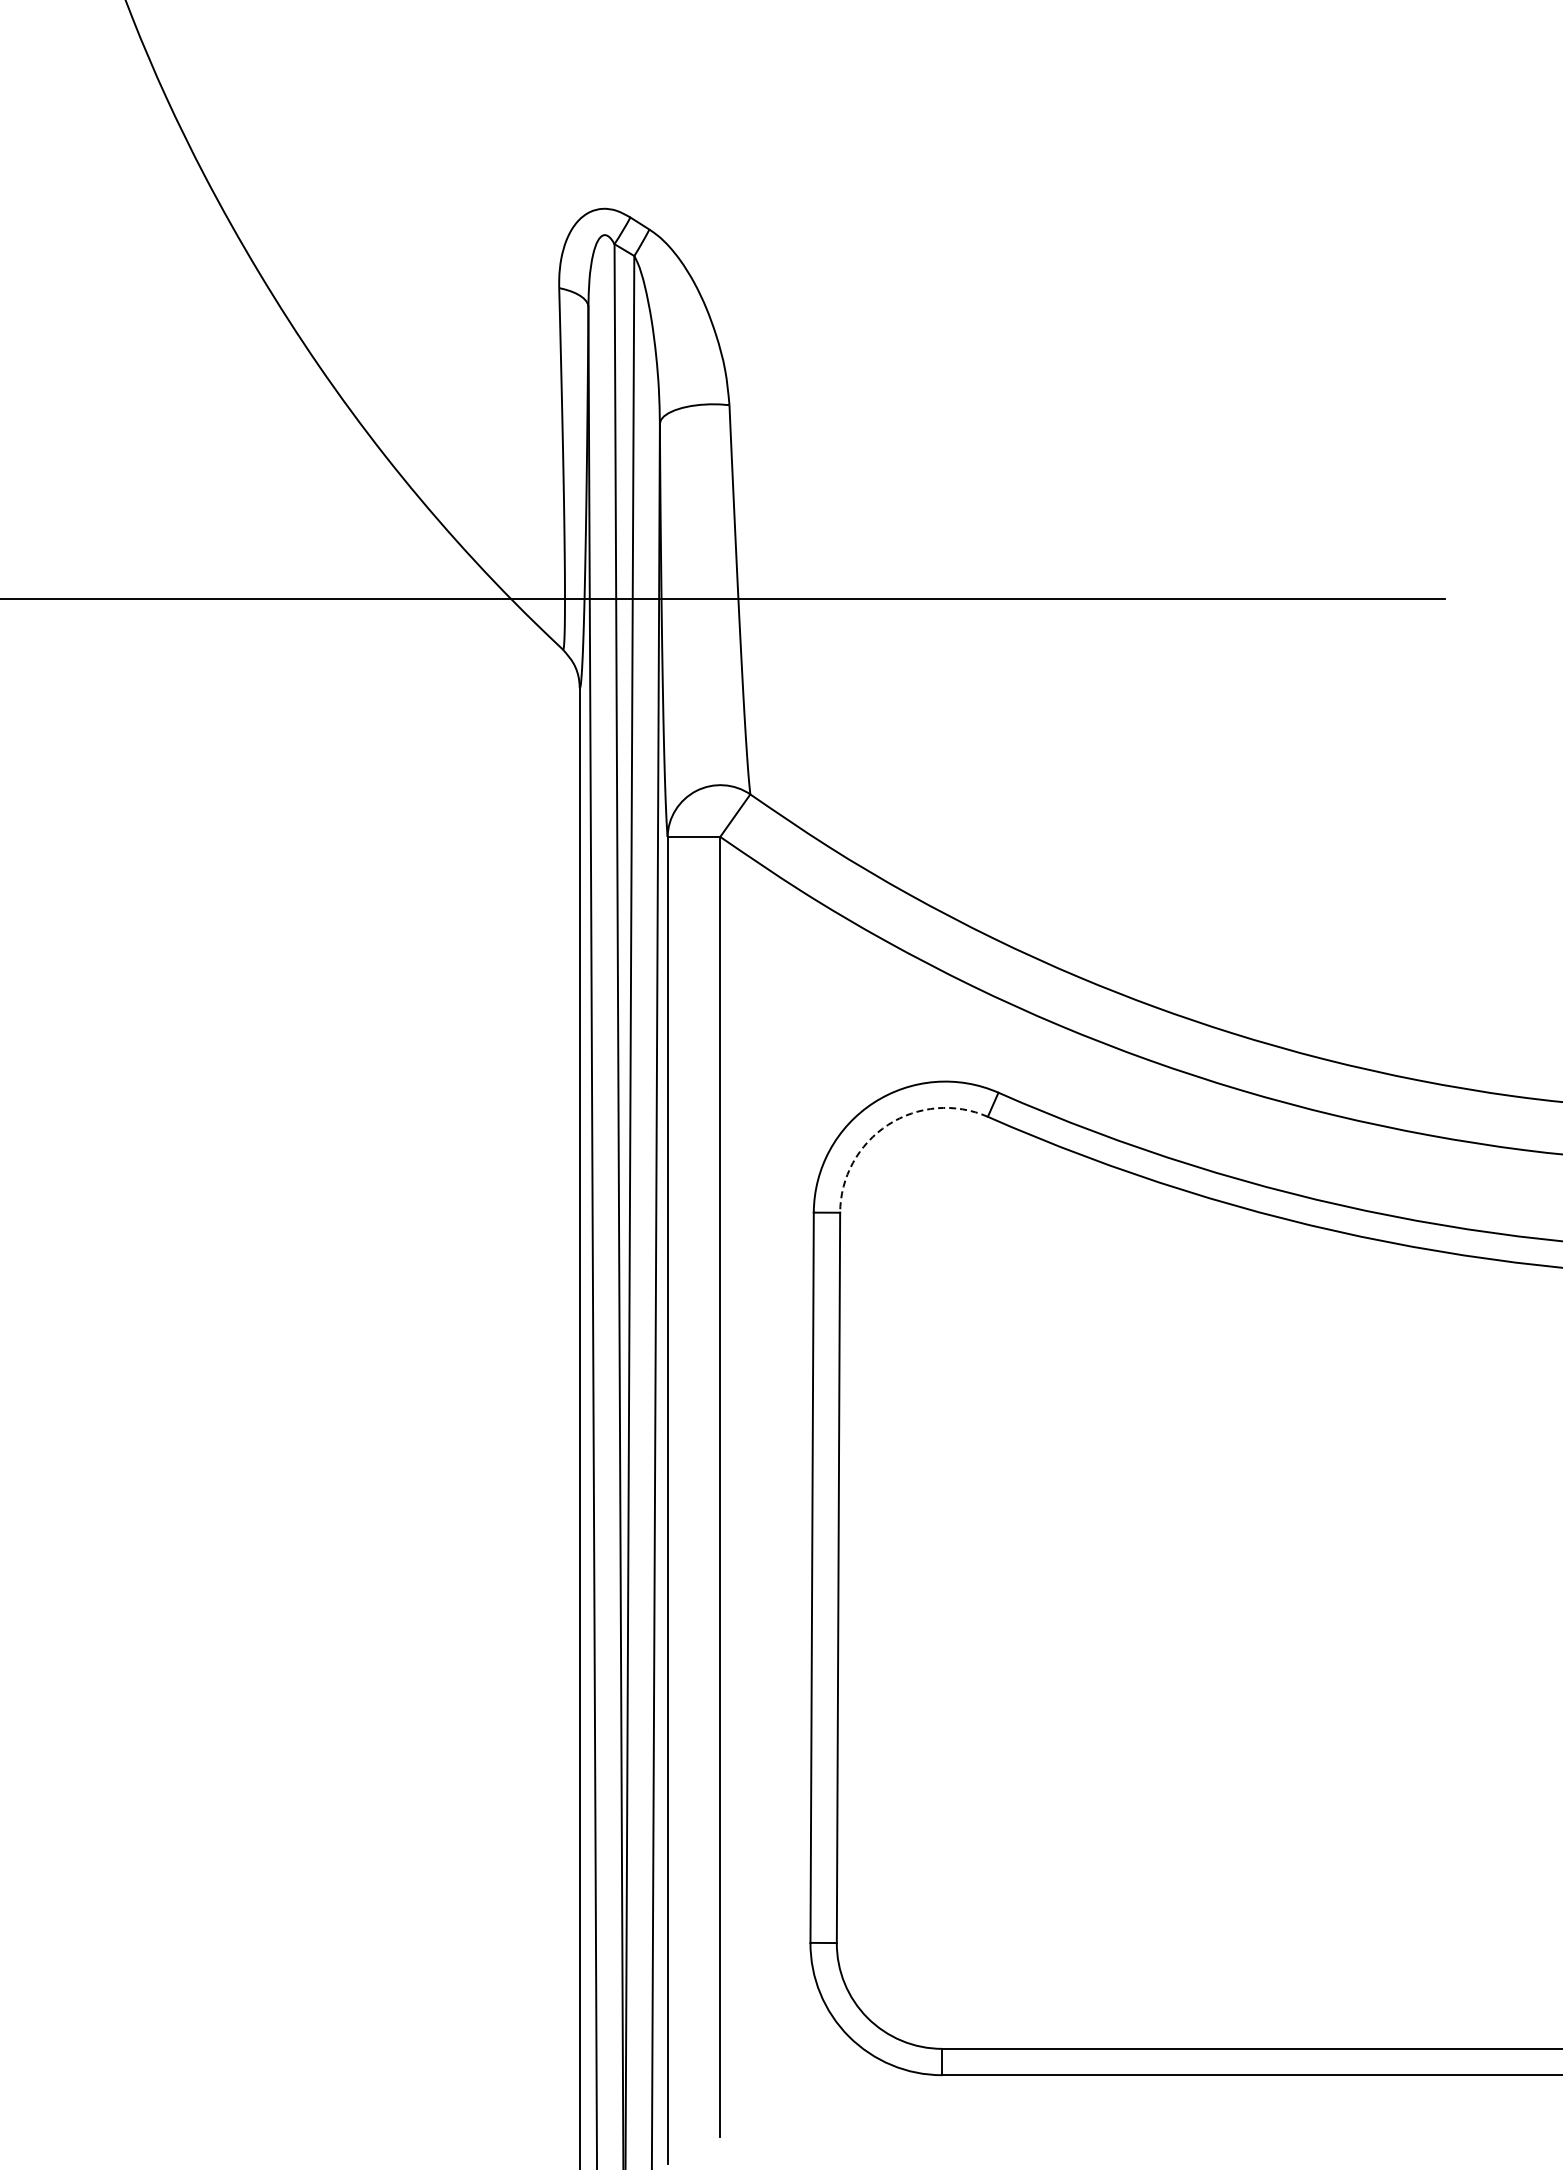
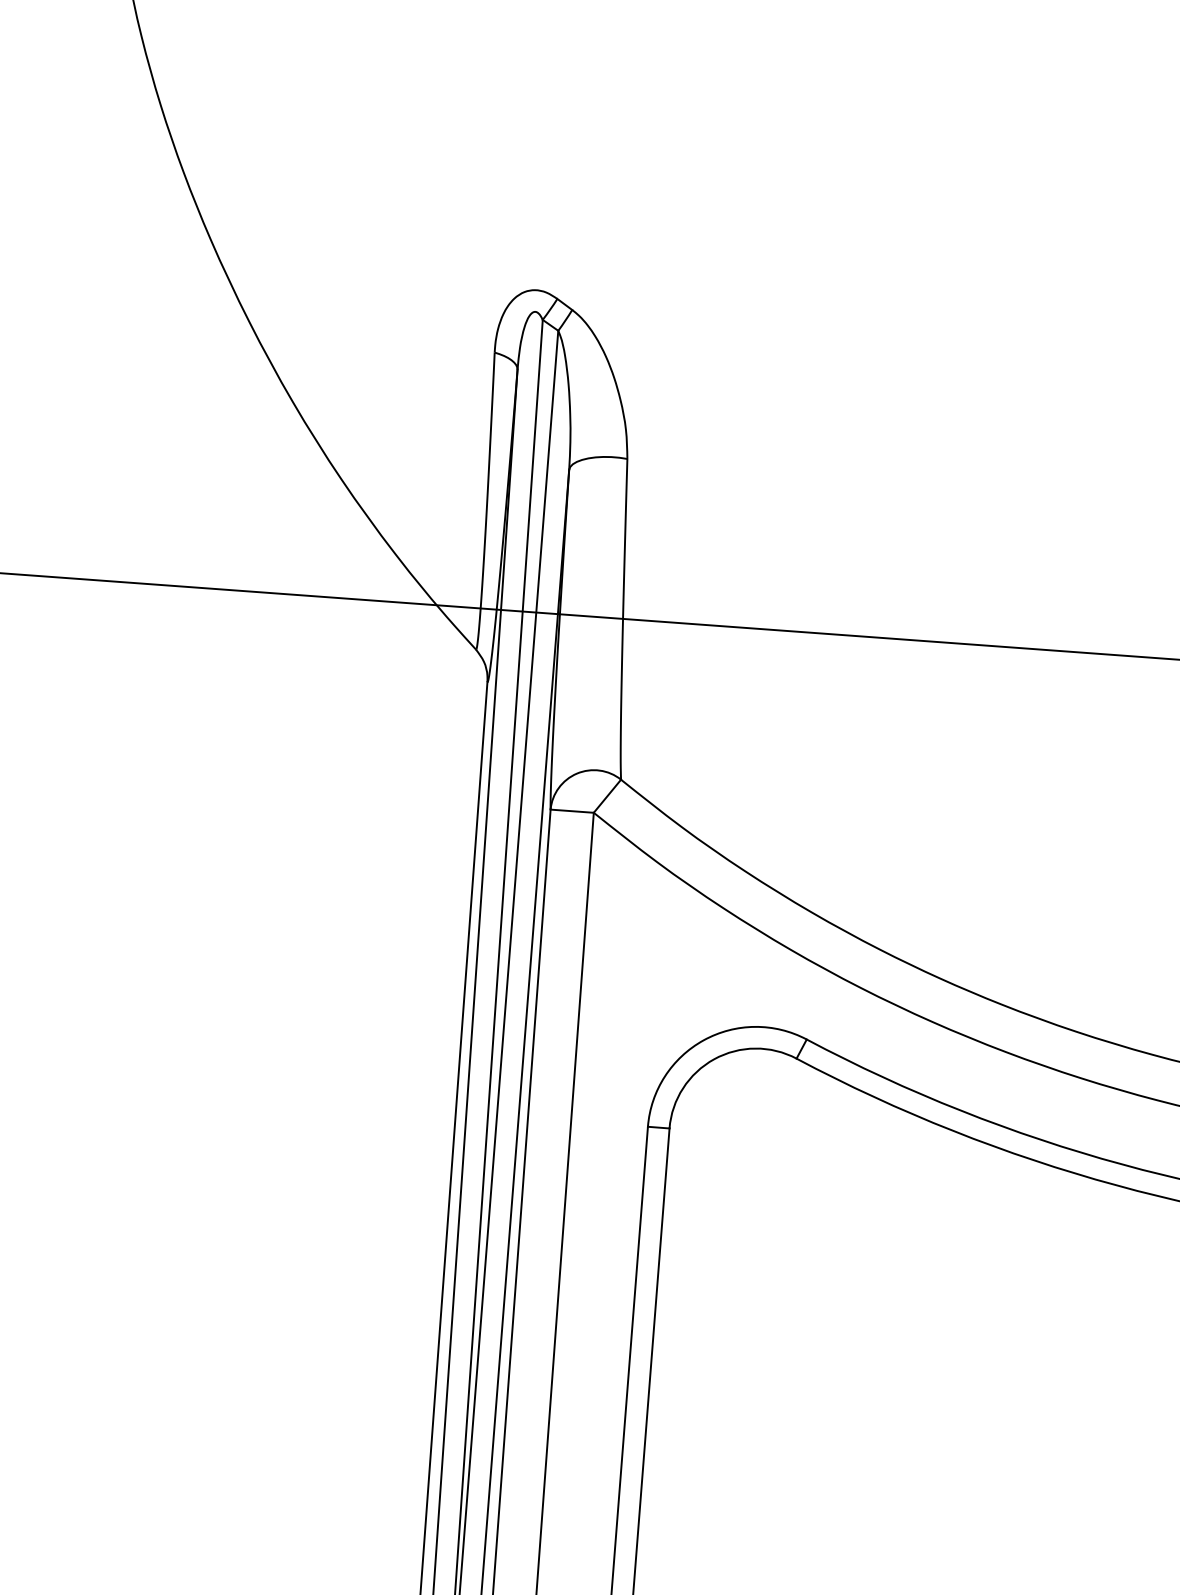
arc: (888, 1124) -> (714, 1058), dashed -> solid

